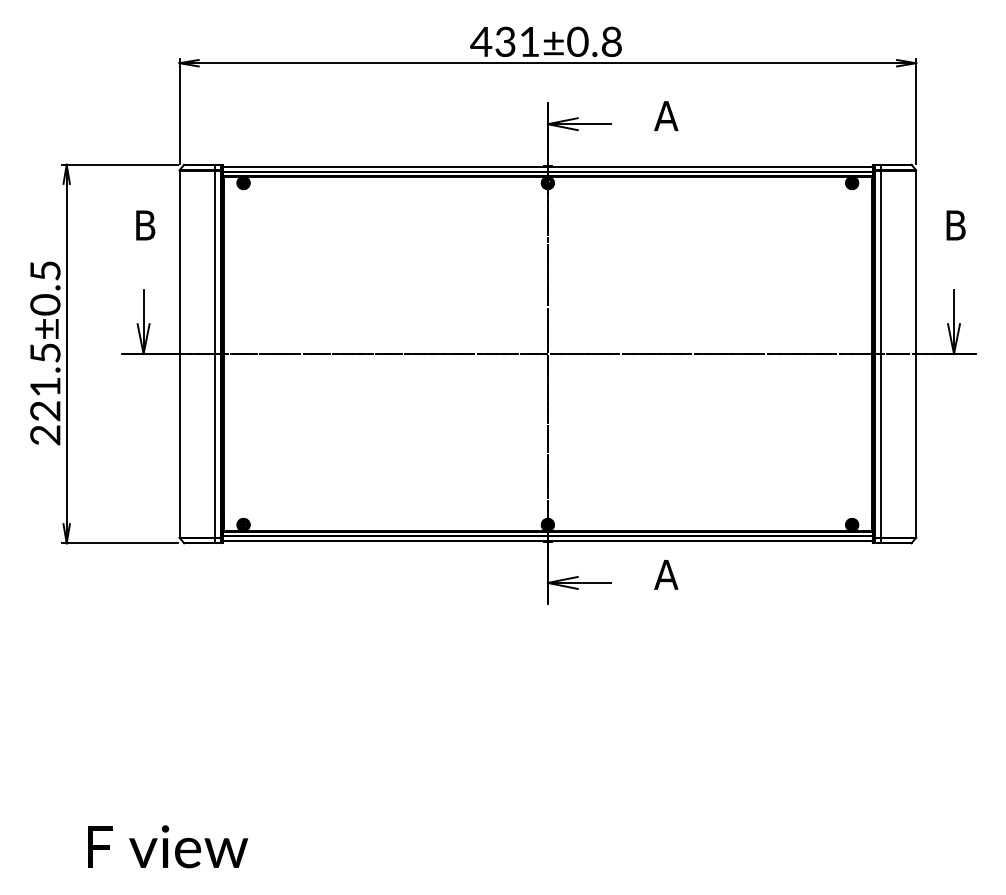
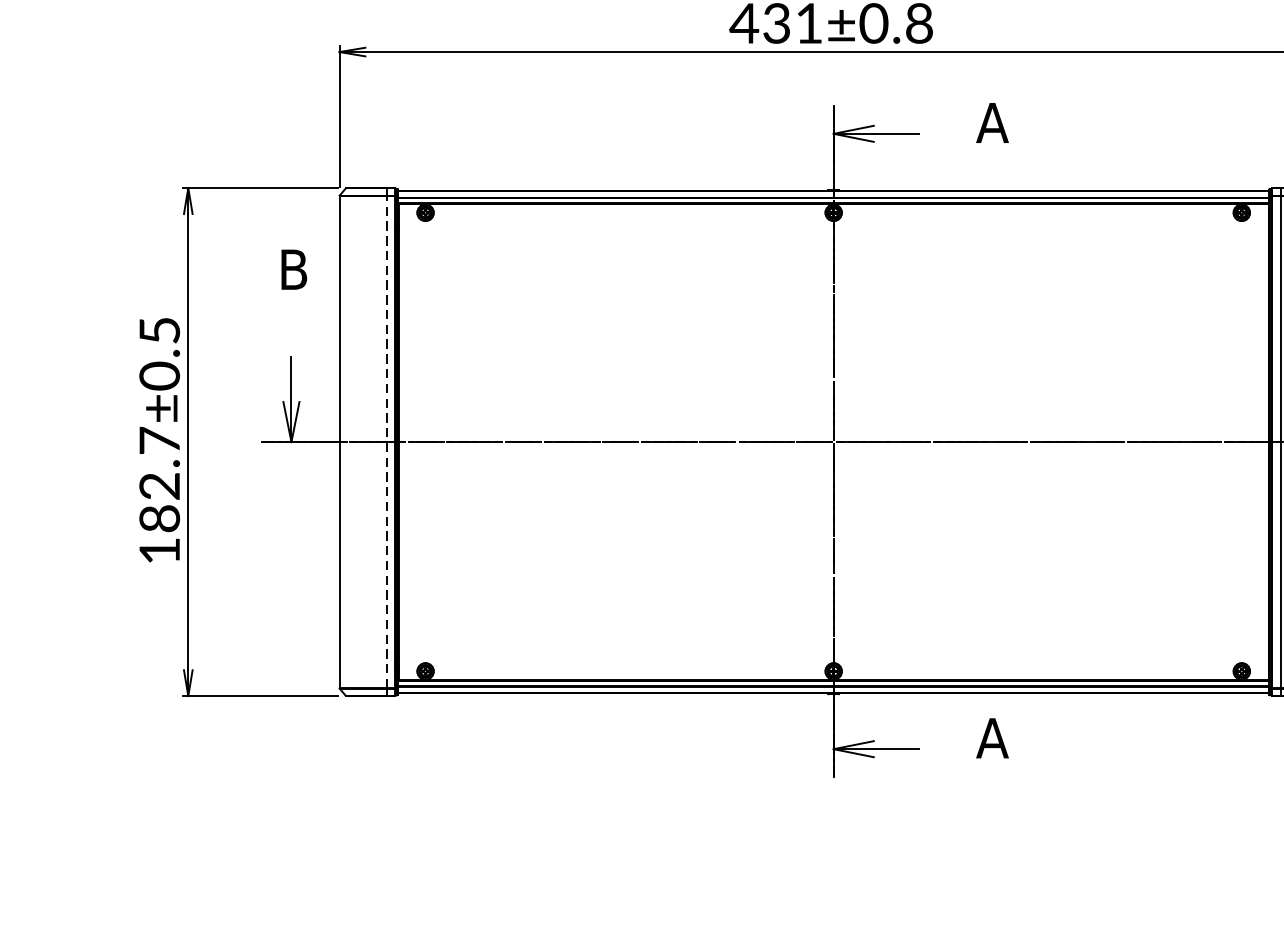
line: (214, 353) -> (386, 441), solid -> dashed
text: (45, 393) -> (159, 495), 221.5±0.5 -> 182.7±0.5

